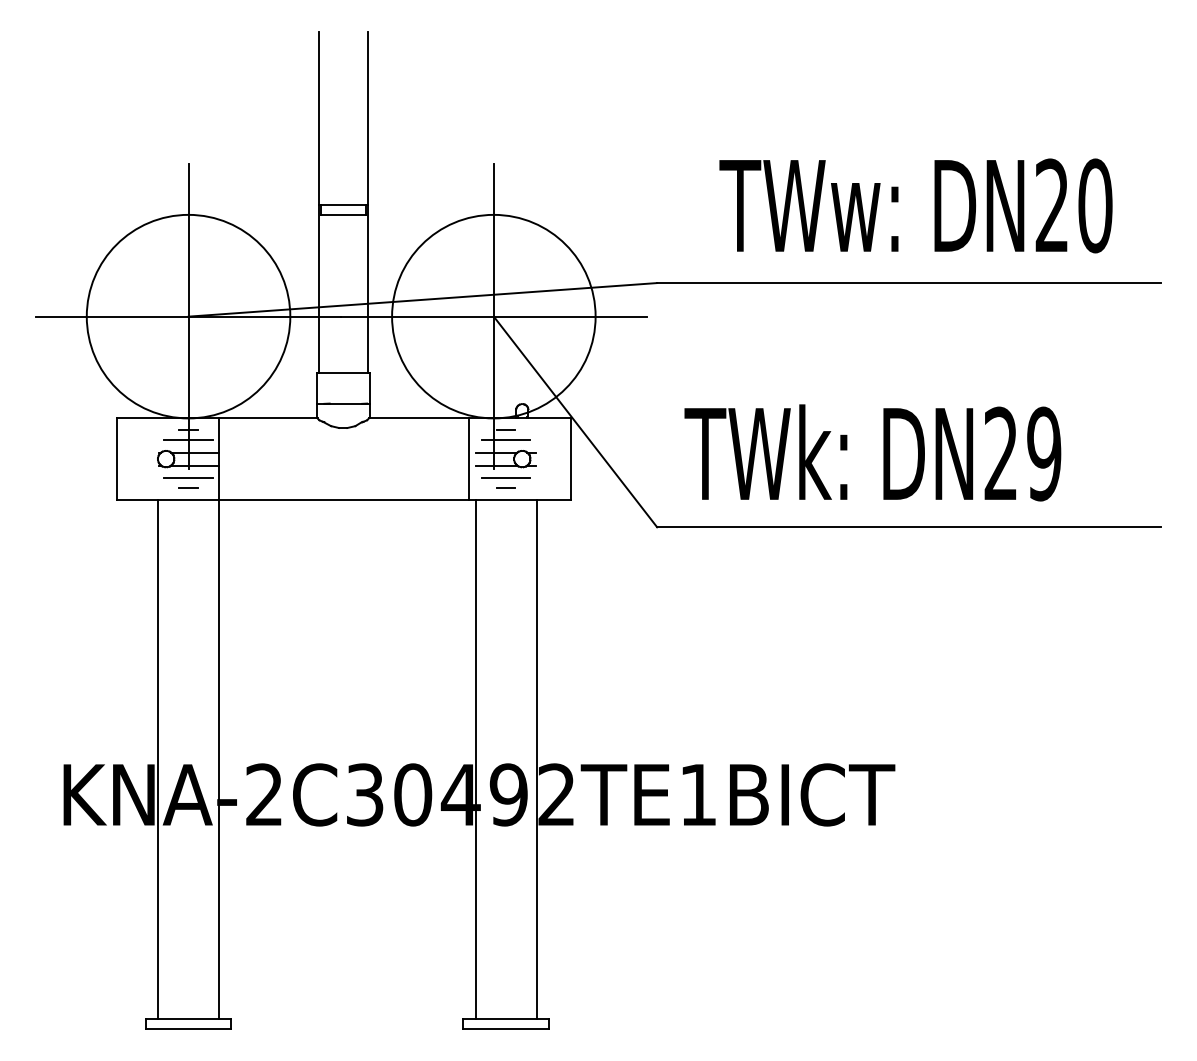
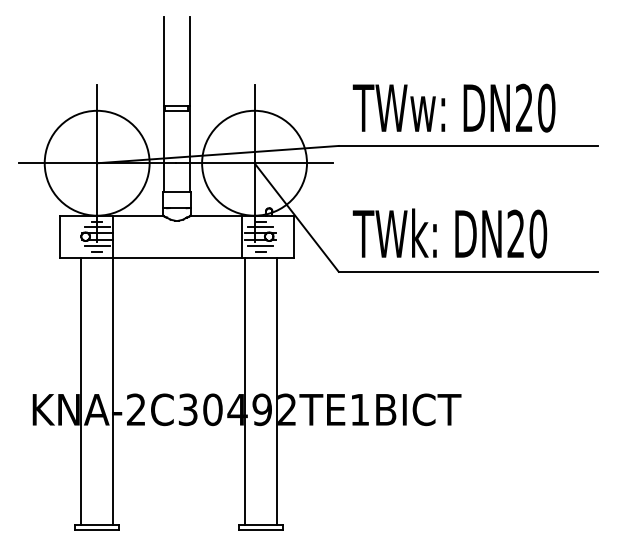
text: (914, 204) -> (453, 107), moved
text: (1044, 452) -> (538, 233), DN29 -> DN20

